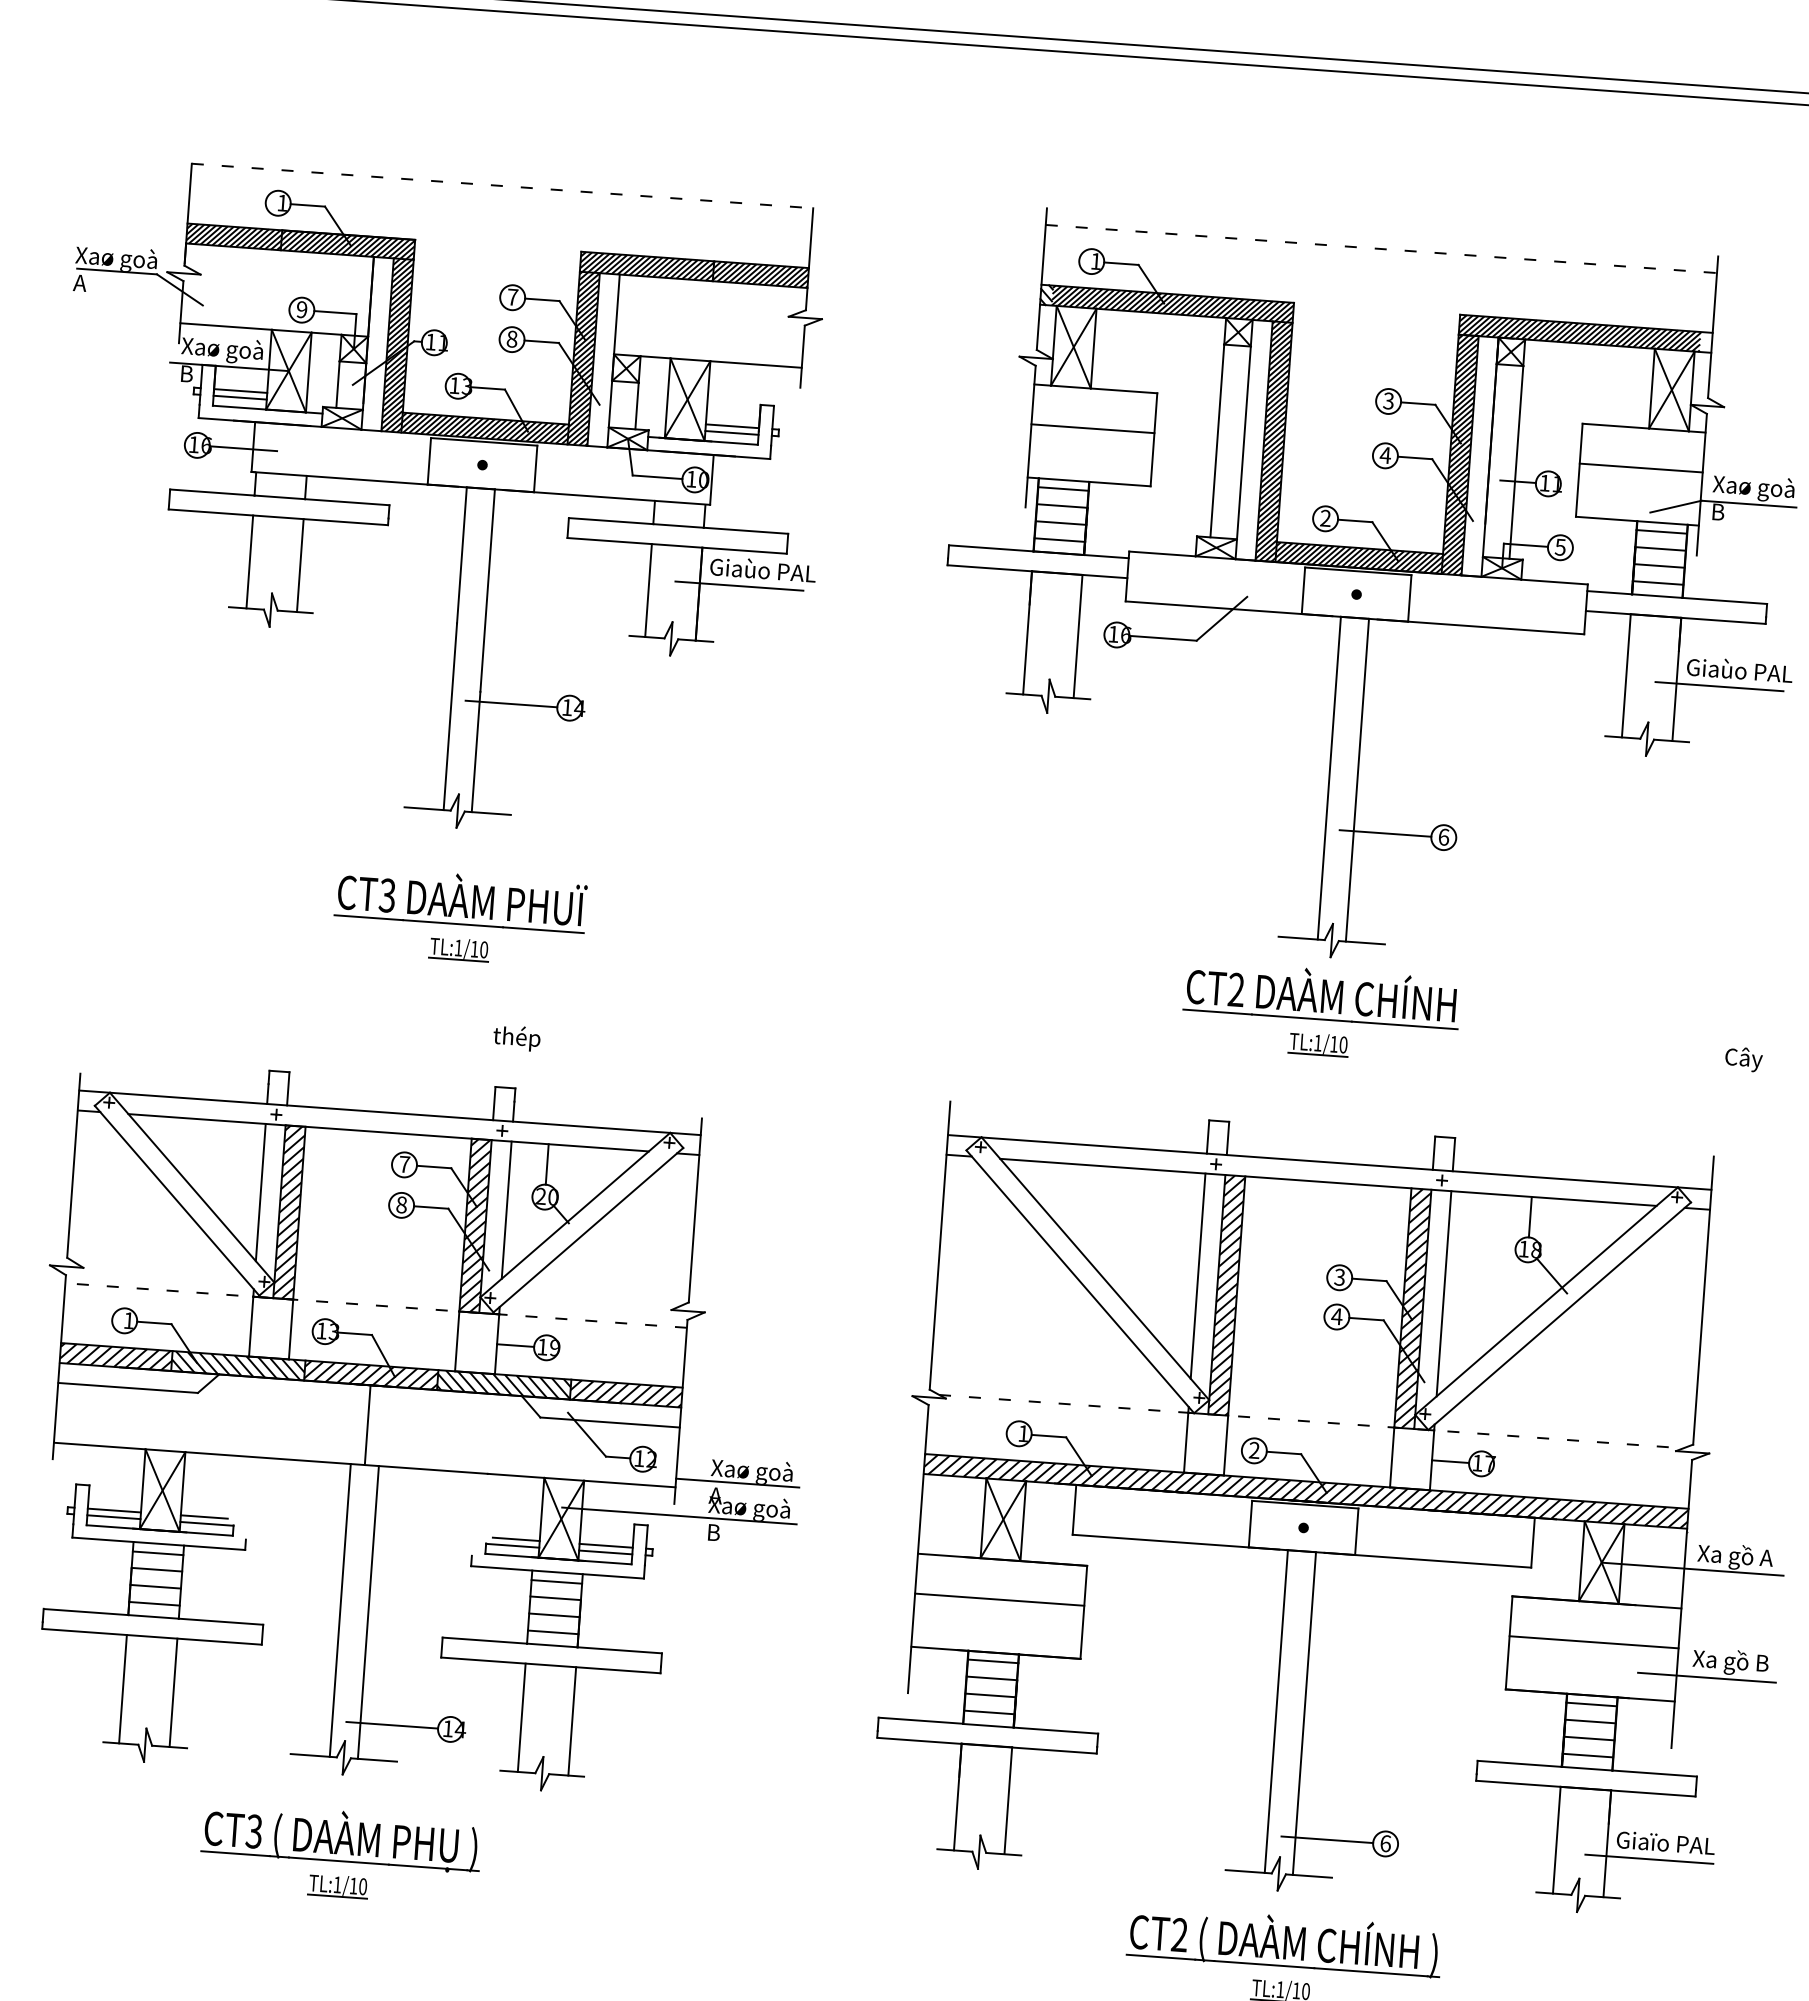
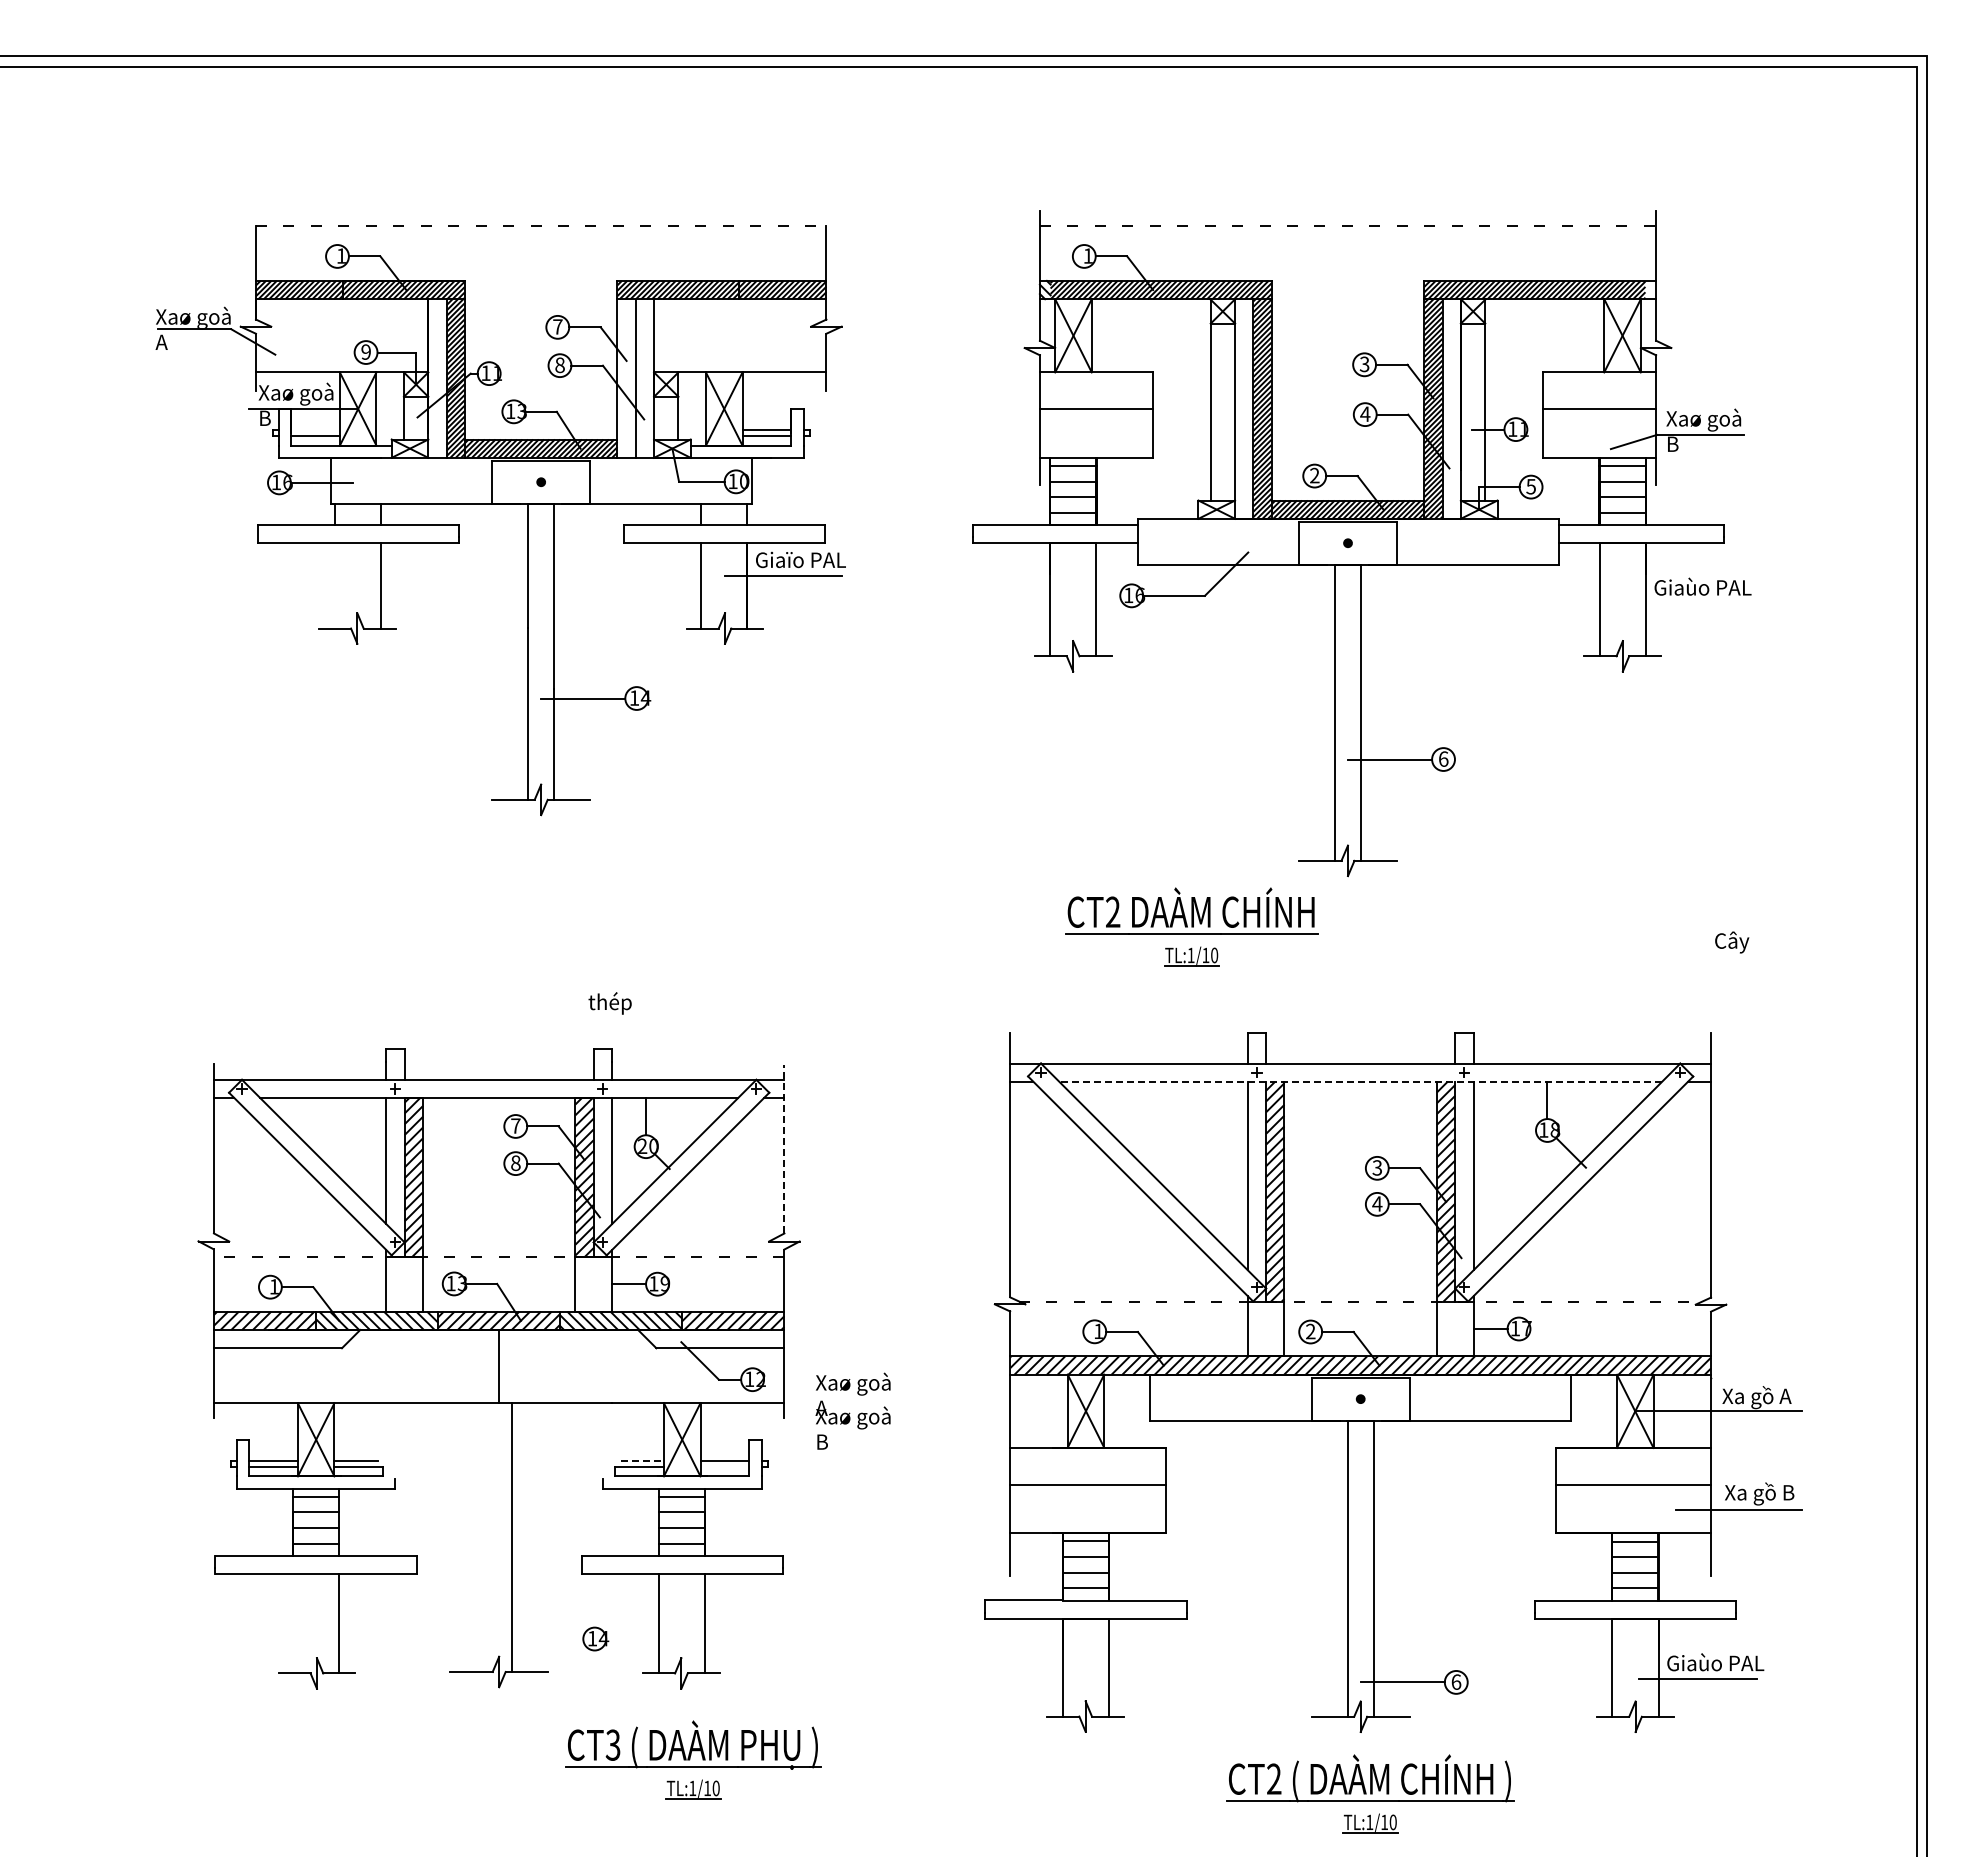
hatch: (583, 358) -> (626, 378), removed
line: (240, 391) -> (315, 430), removed
line: (250, 561) -> (335, 585), removed
text: (779, 571) -> (819, 559), Giaùo PAL -> Giaïo PAL
line: (1719, 686) -> (1685, 603), removed
part: (459, 917) -> (549, 896), removed
part: (1320, 1011) -> (1191, 926), moved
line: (1328, 1181) -> (1360, 1081), solid -> dashed
line: (695, 1209) -> (784, 1148), solid -> dashed
line: (737, 1483) -> (840, 1395), removed
line: (679, 1516) -> (789, 1429), removed
line: (516, 1539) -> (642, 1461), solid -> dashed
line: (605, 1552) -> (724, 1467), removed
line: (340, 1610) -> (486, 1537), removed
line: (122, 1688) -> (292, 1623), removed
line: (392, 1725) -> (541, 1639), removed
text: (1685, 1843) -> (1730, 1662), Giaïo PAL -> Giaùo PAL
part: (340, 1853) -> (693, 1759), moved

